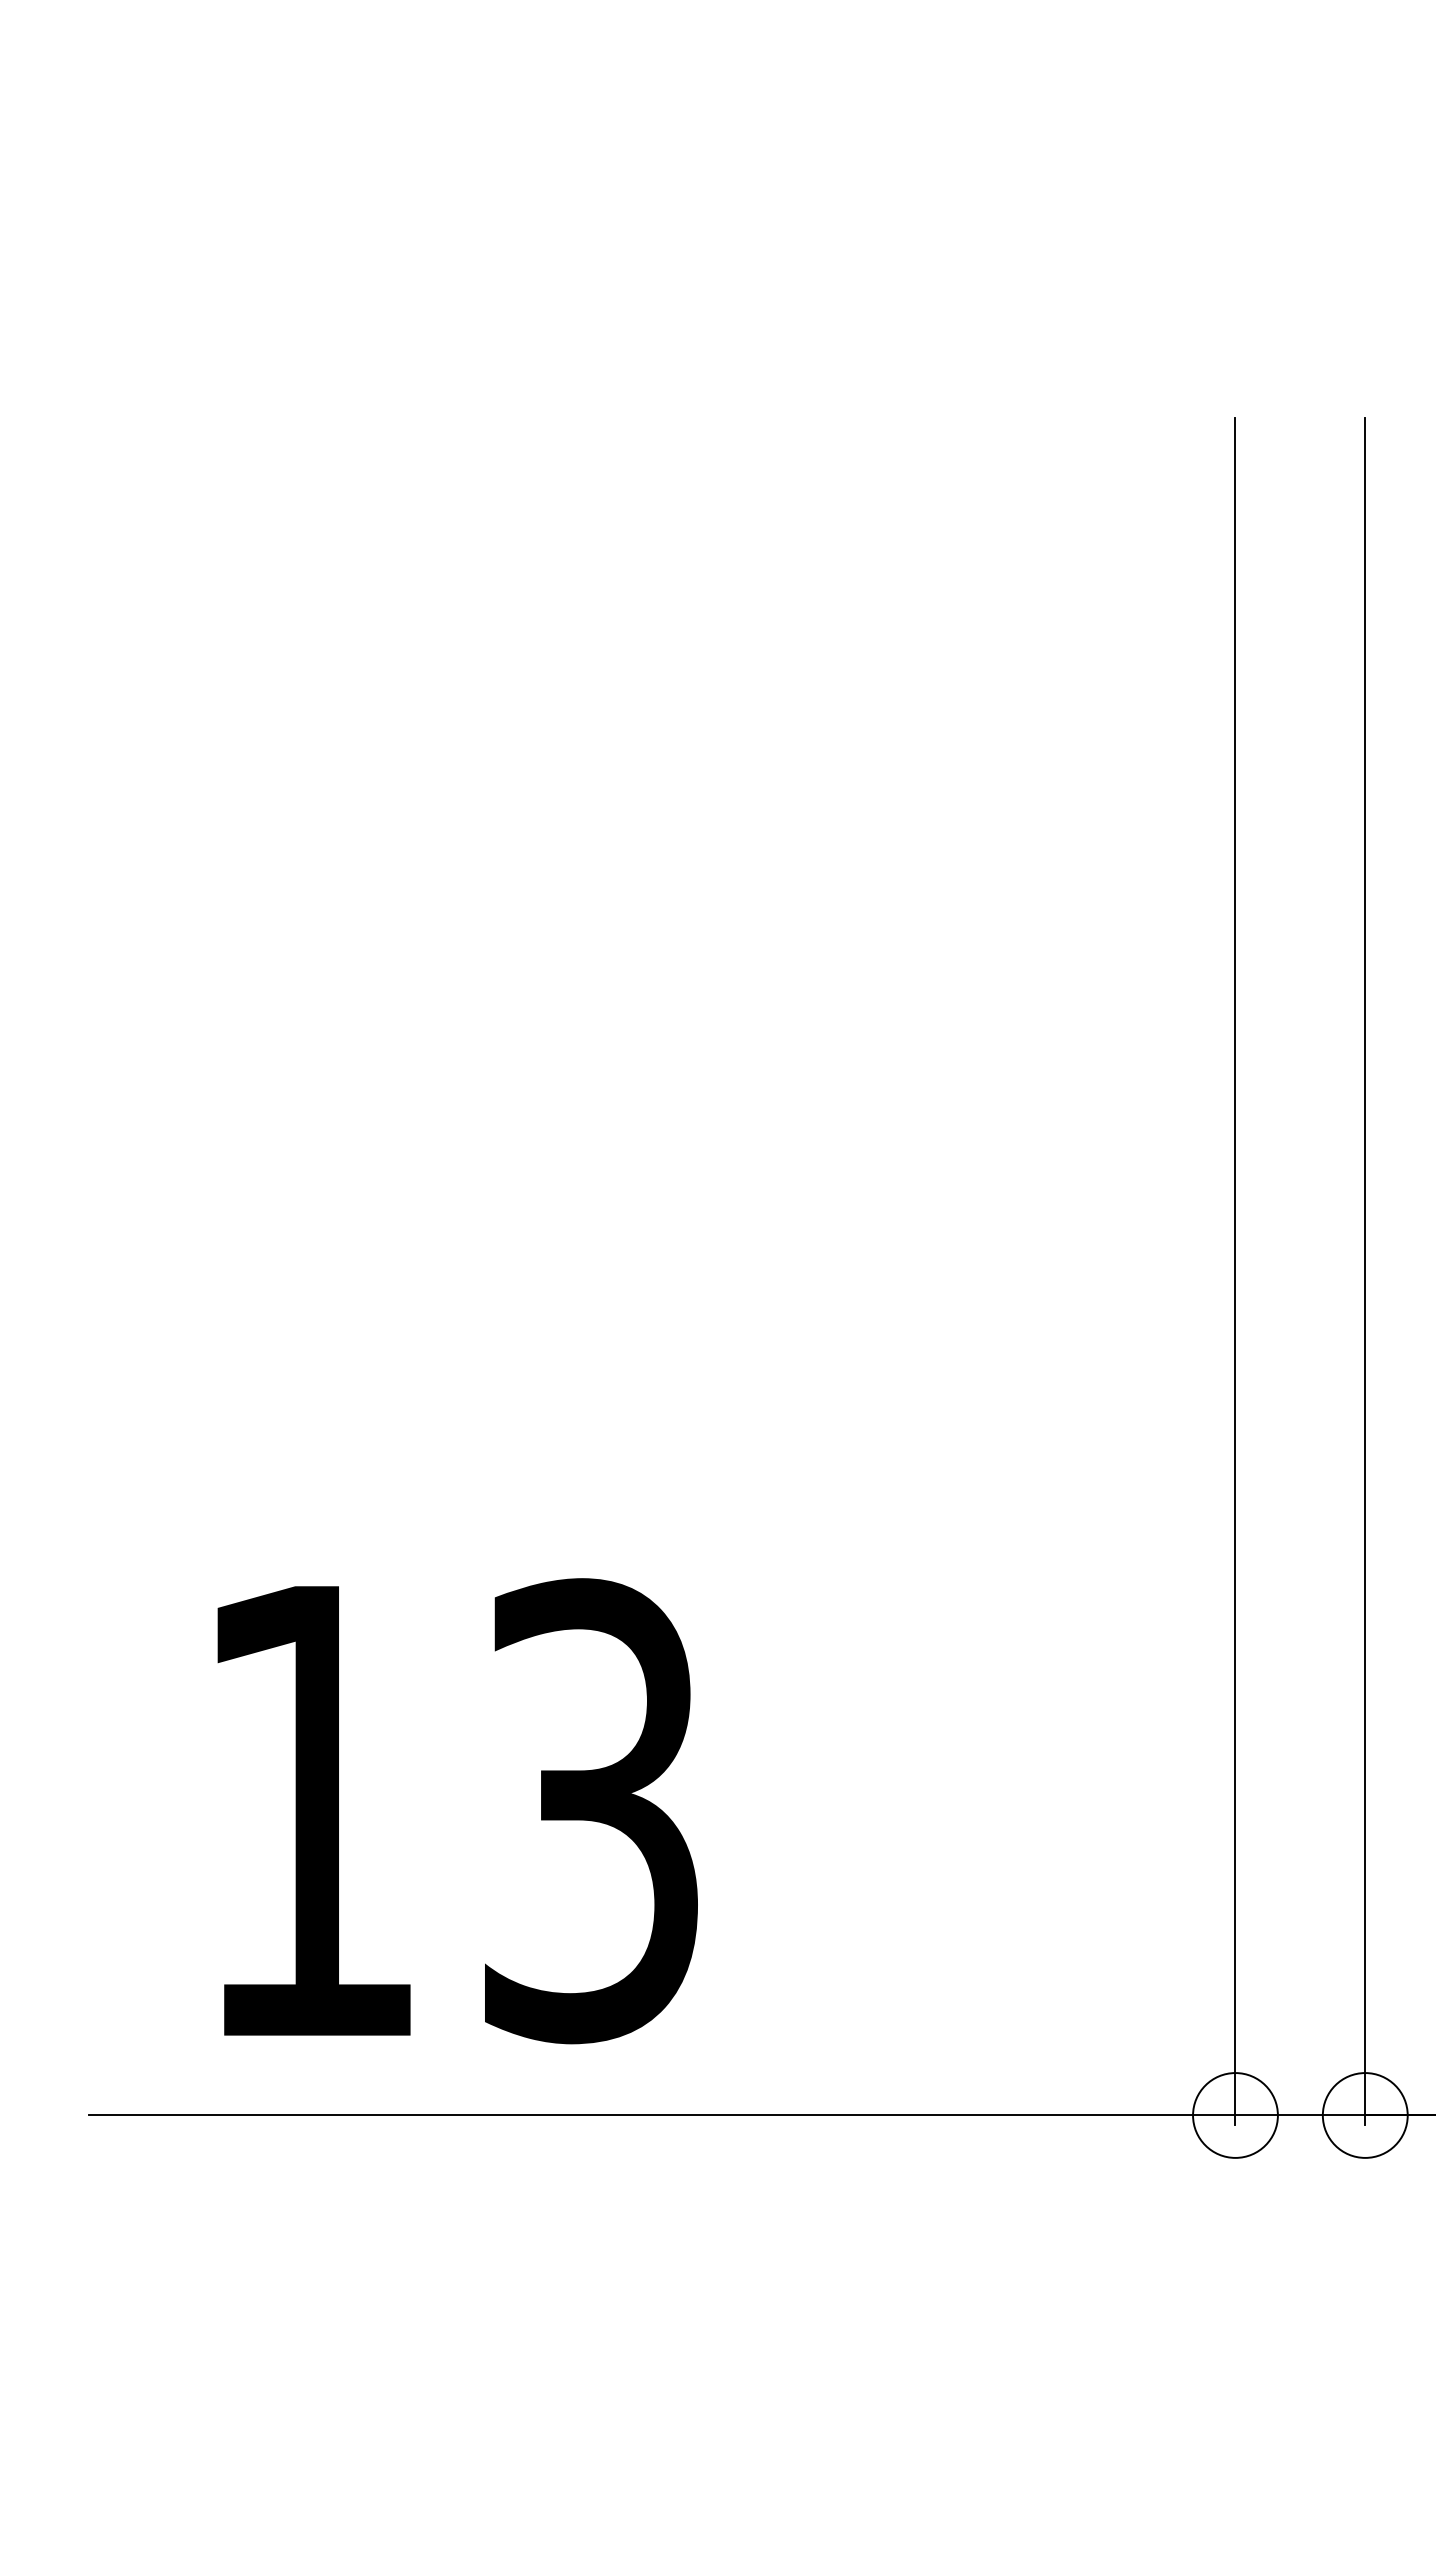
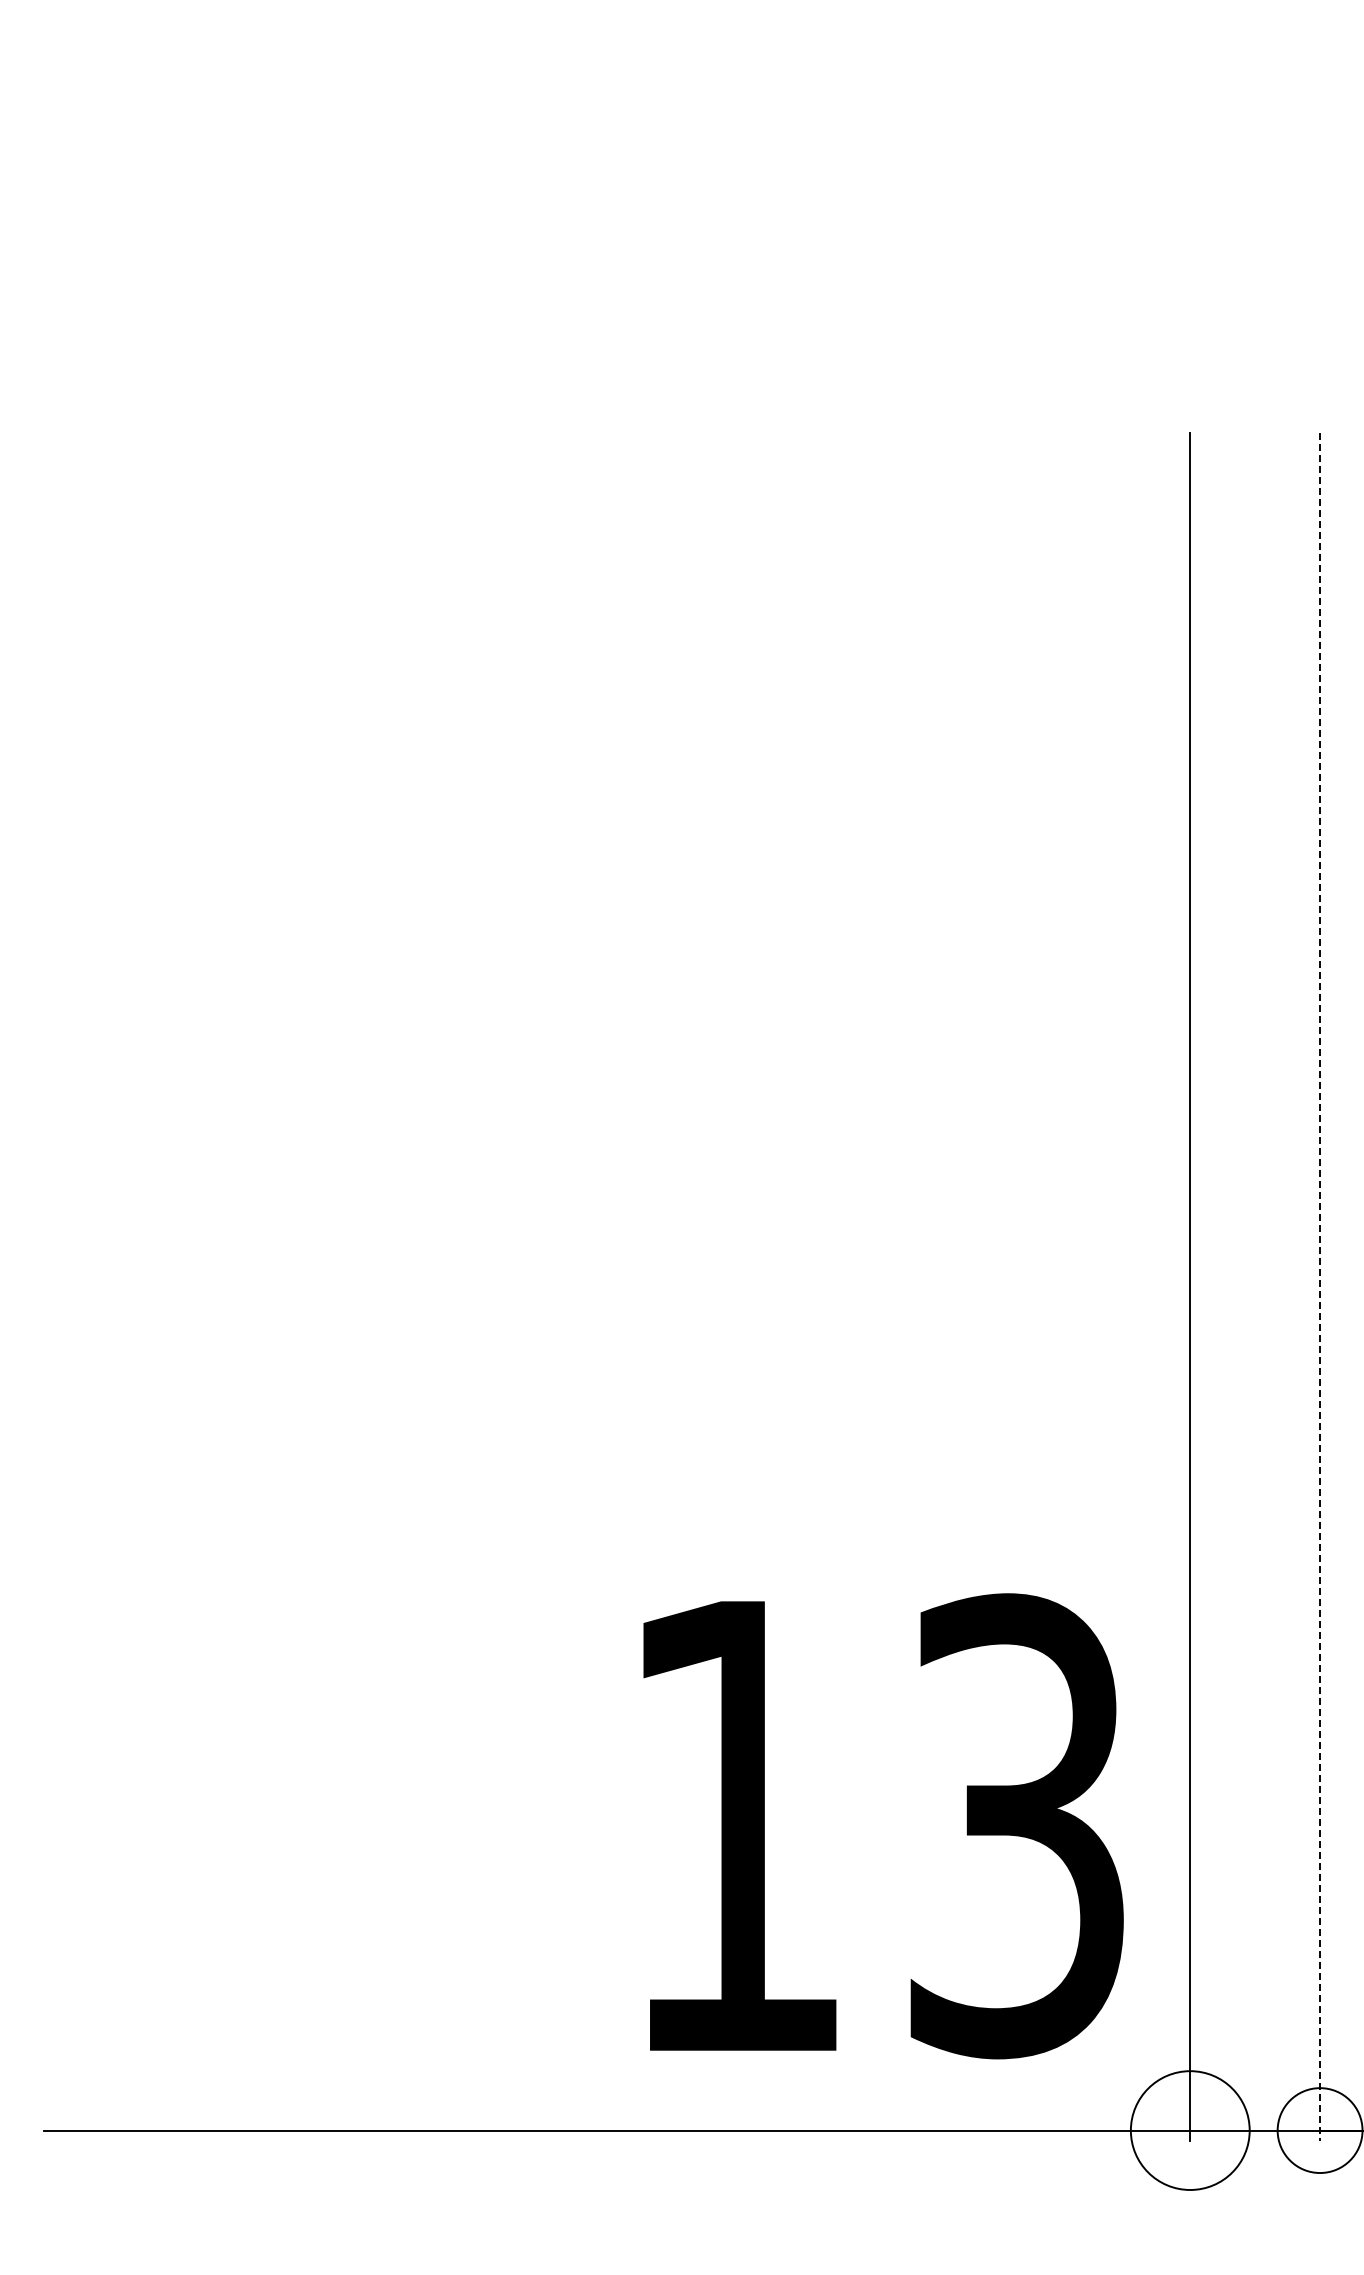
line: (1365, 1271) -> (1320, 1286), solid -> dashed
text: (457, 1811) -> (883, 1826), moved
circle: (1235, 2115) -> (1190, 2130), size x1.4

